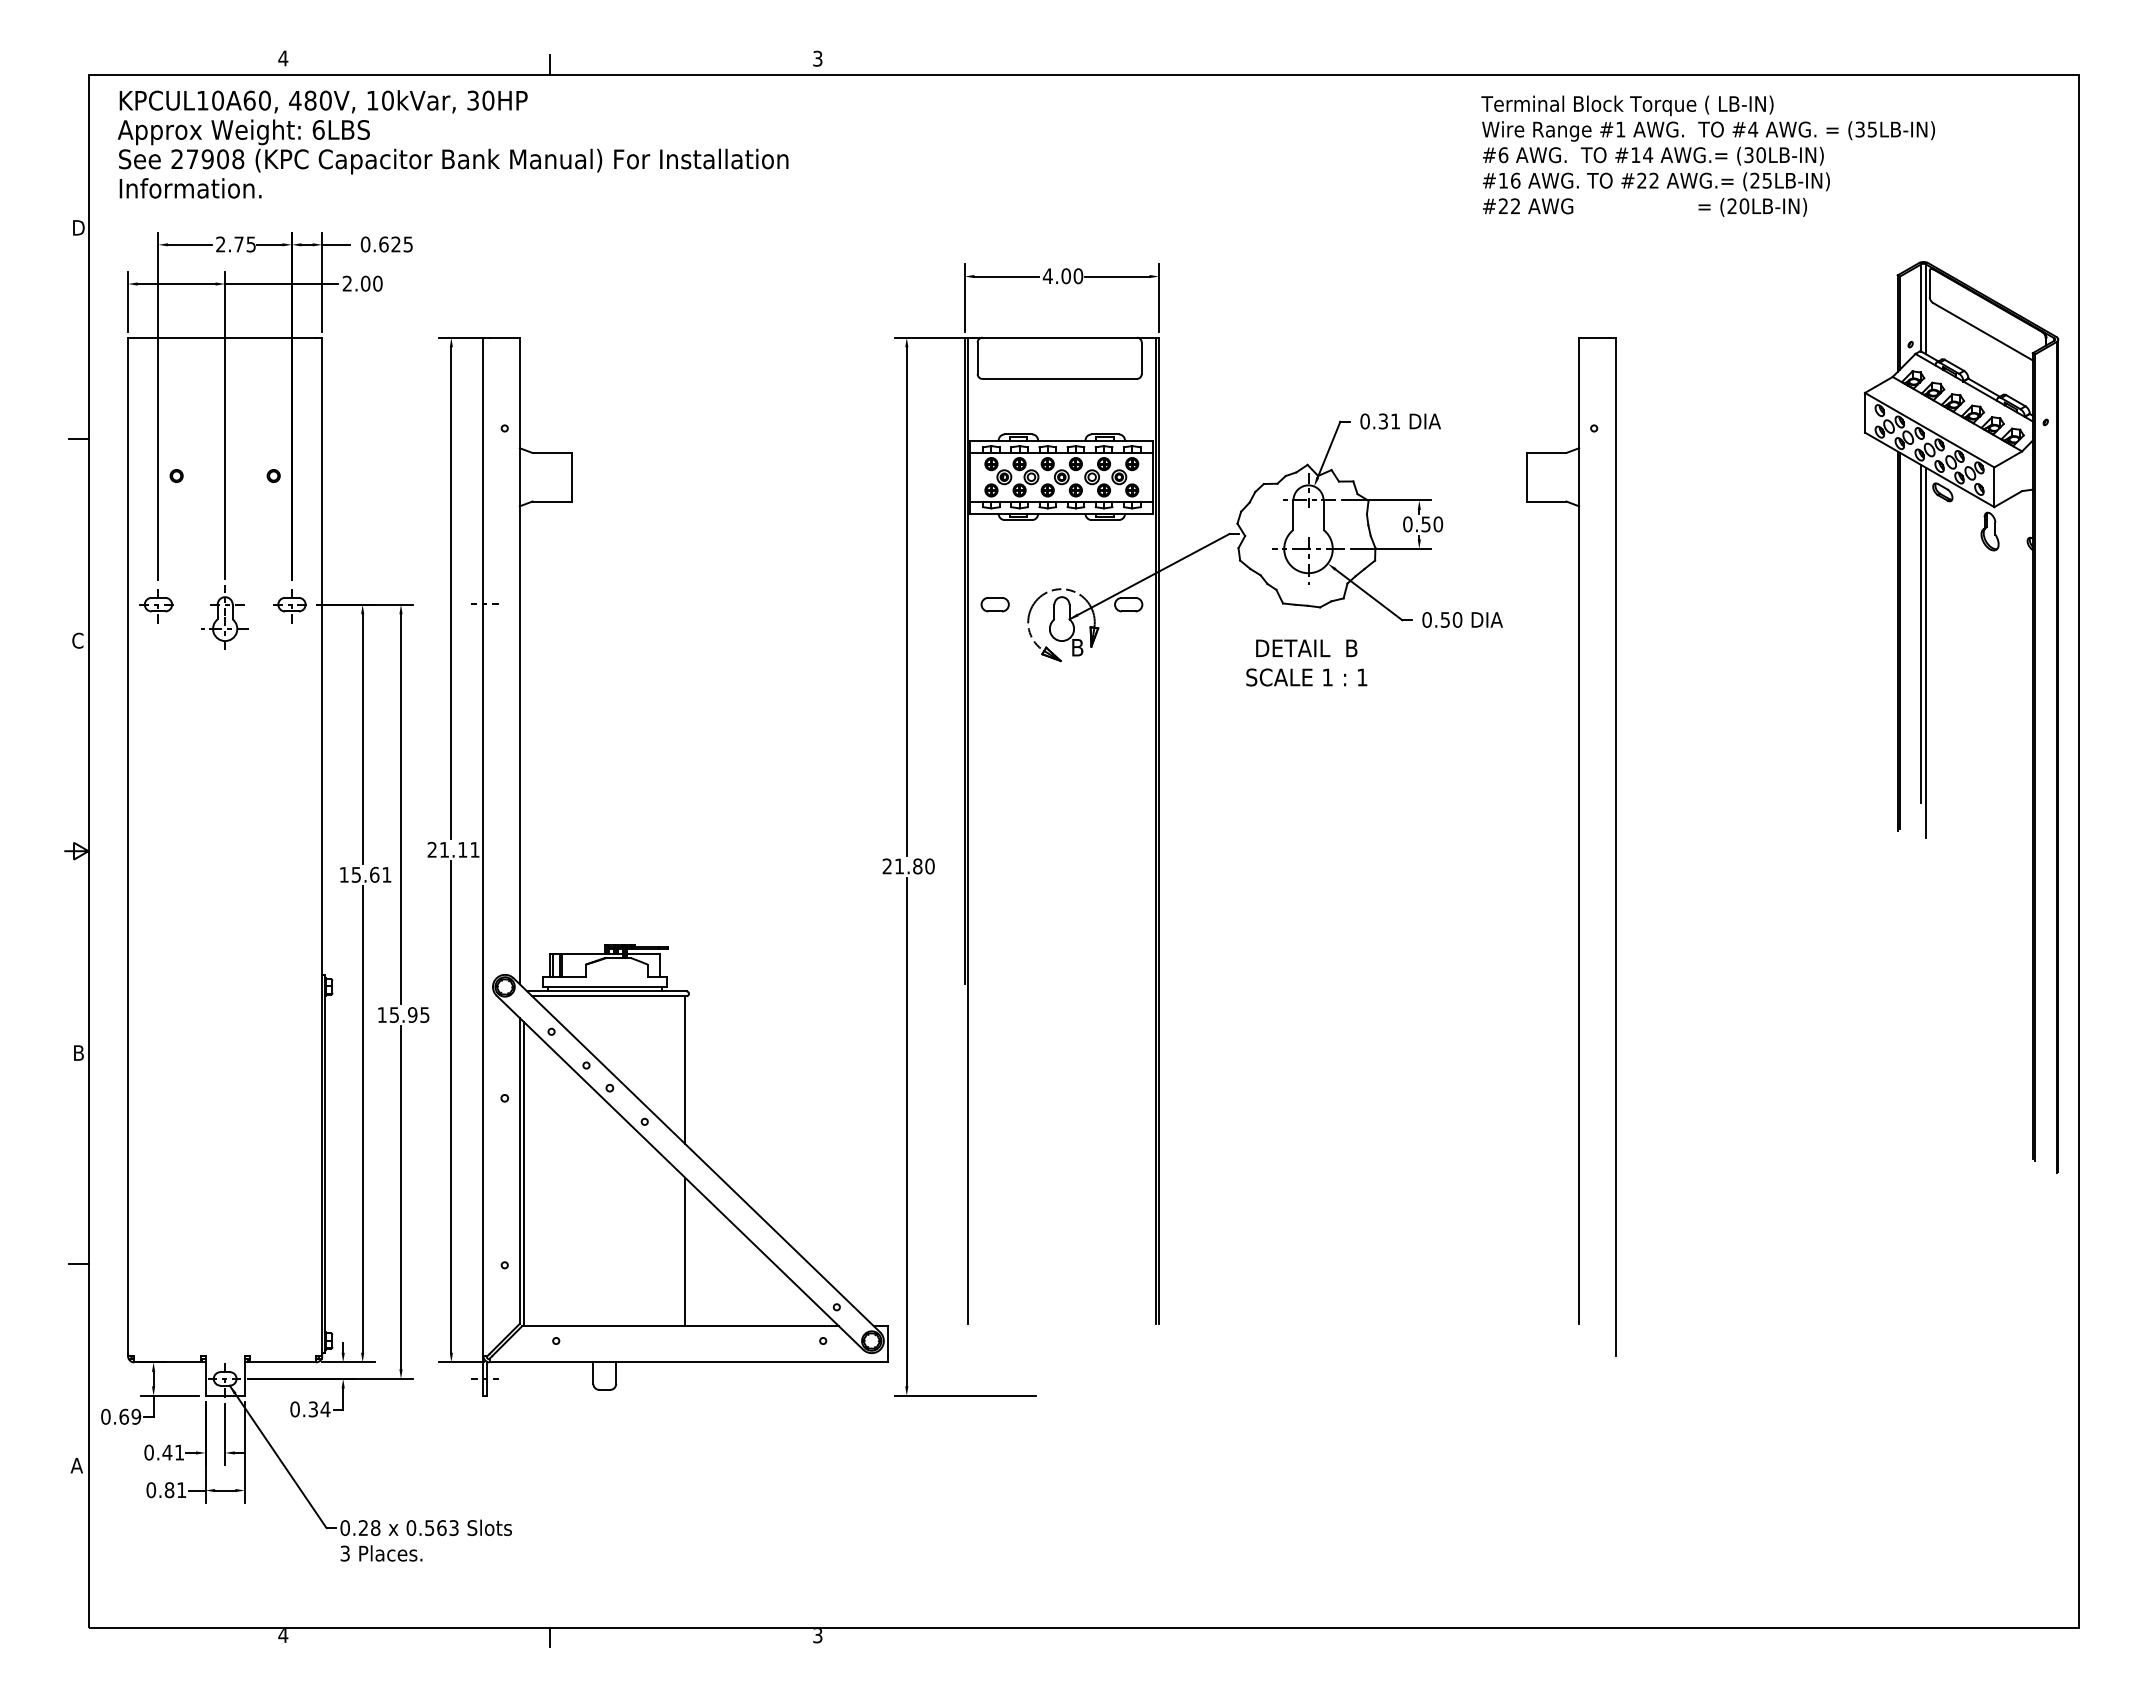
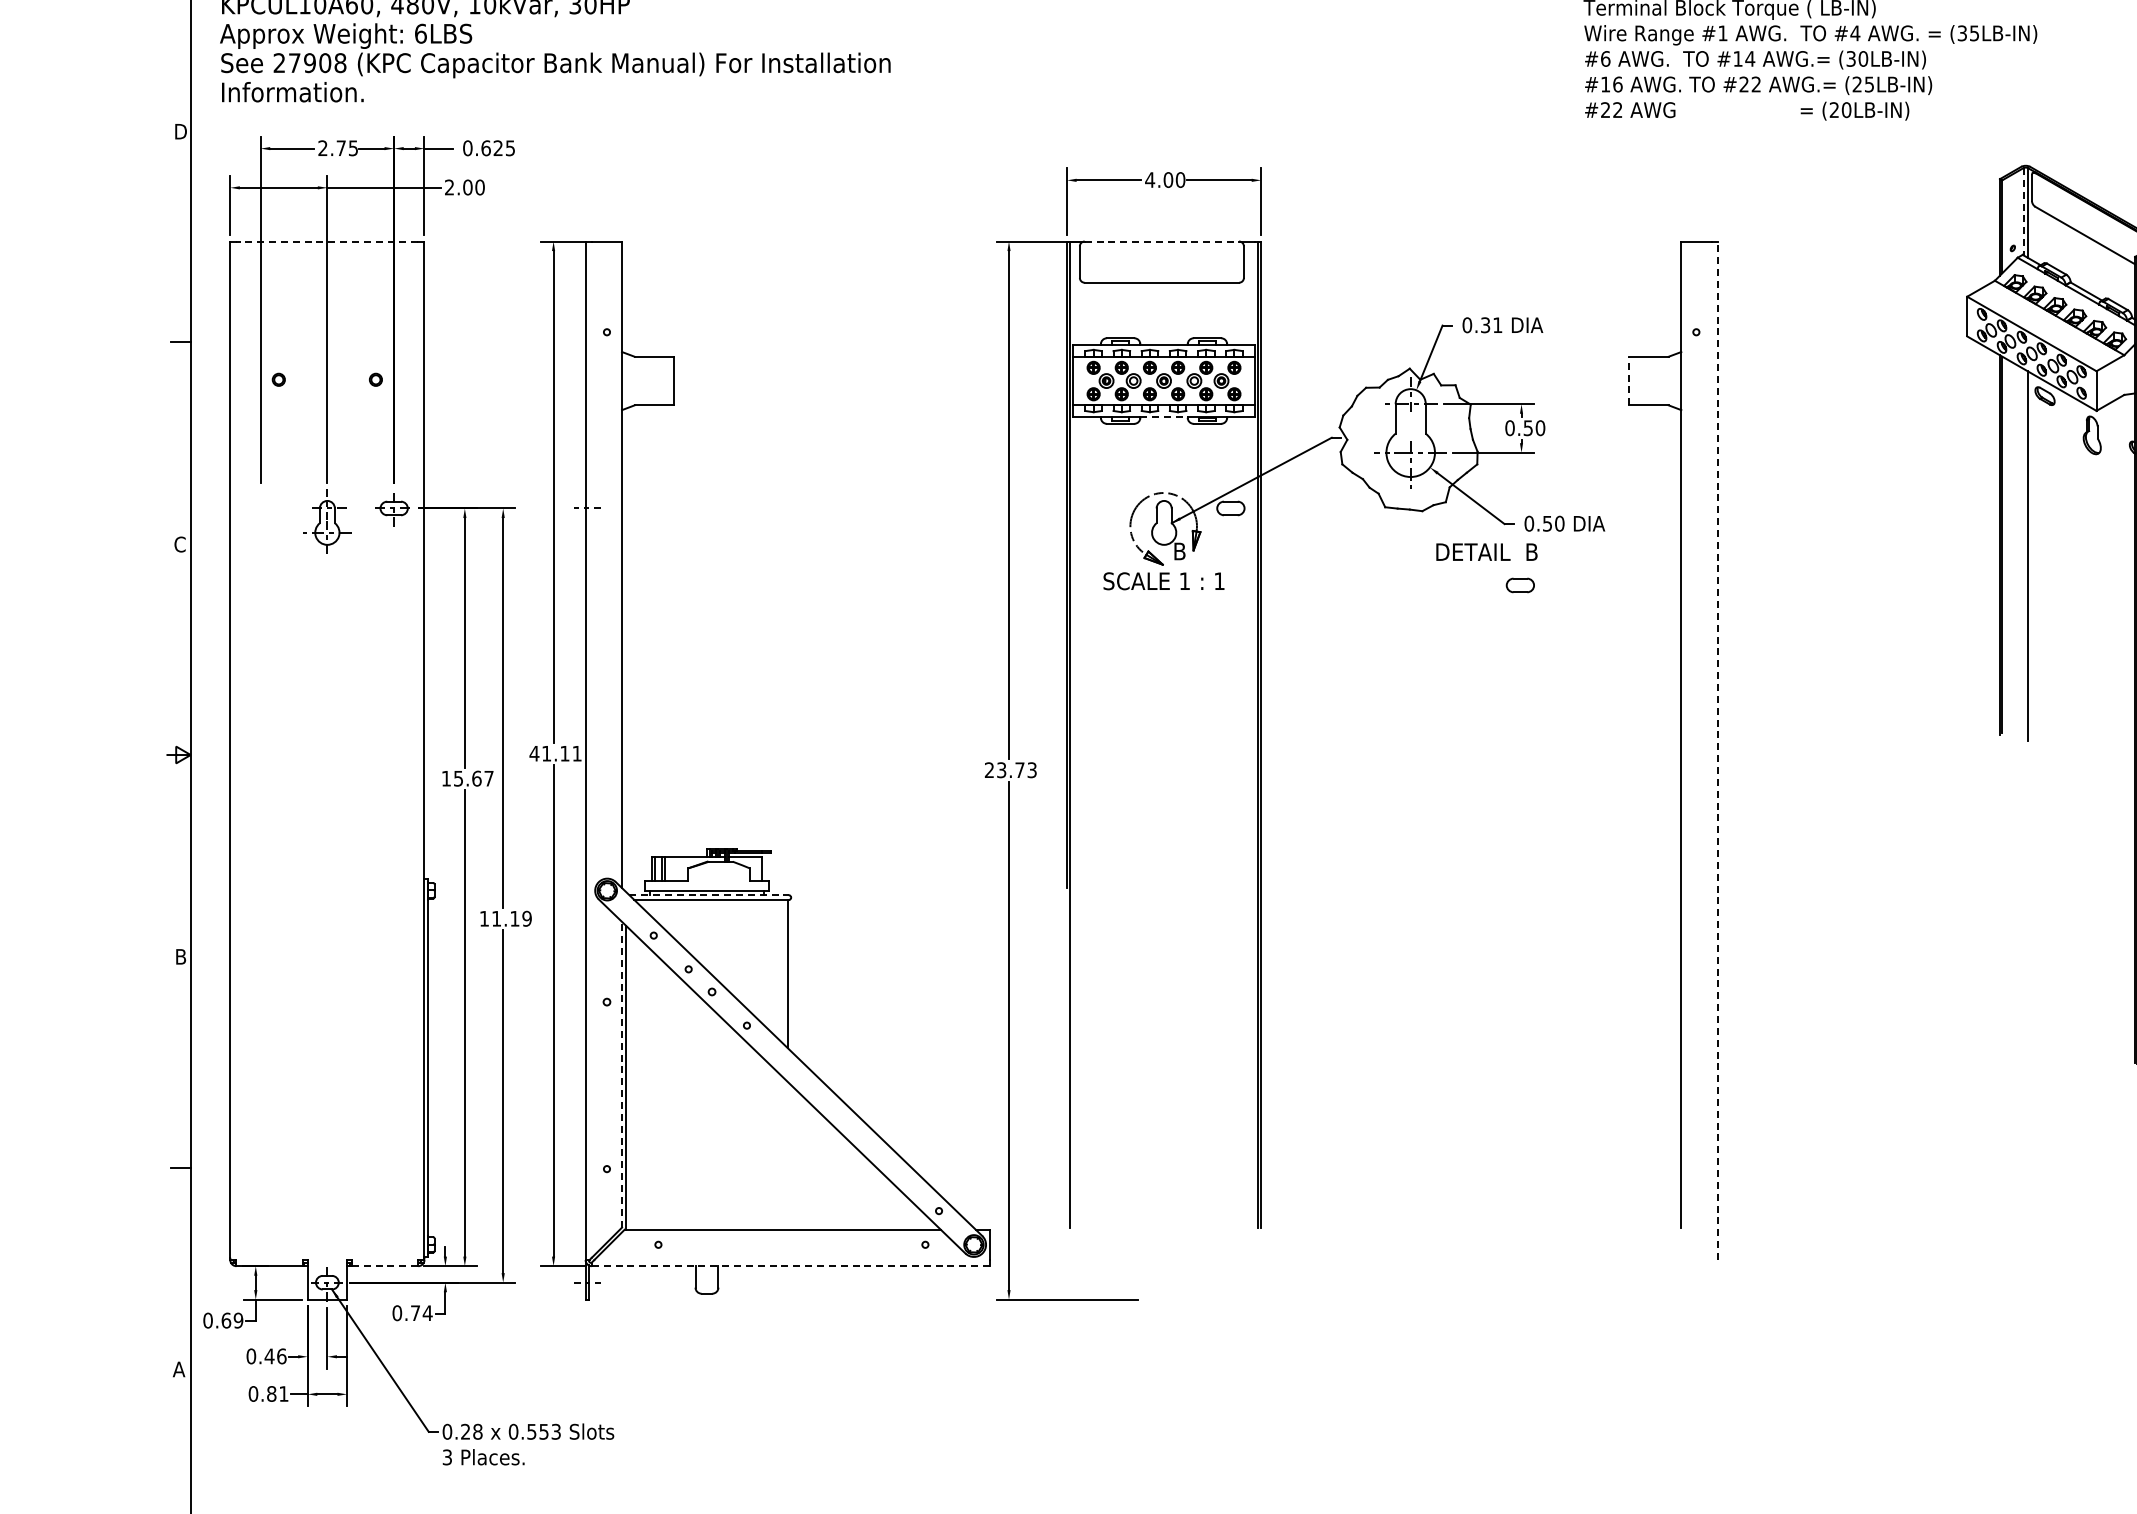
line: (1921, 307) -> (2023, 211), solid -> dashed
line: (225, 337) -> (327, 241), solid -> dashed
line: (1060, 337) -> (1162, 241), solid -> dashed
line: (1527, 476) -> (1629, 380), solid -> dashed
line: (1061, 513) -> (1163, 417), solid -> dashed
part: (994, 604) -> (1519, 585), moved
part: (156, 606) -> (258, 510), removed
line: (1921, 633) -> (2023, 537), removed
text: (1306, 647) -> (1486, 551), moved
text: (1306, 677) -> (1163, 581), moved
line: (1615, 846) -> (1717, 750), solid -> dashed
text: (432, 849) -> (534, 753), 21.11 -> 41.11
text: (914, 866) -> (1016, 770), 21.80 -> 23.73
text: (386, 874) -> (488, 778), 15.61 -> 15.67
line: (606, 991) -> (708, 895), solid -> dashed
text: (409, 1014) -> (511, 918), 15.95 -> 11.19
line: (519, 1170) -> (621, 1074), solid -> dashed
line: (685, 1251) -> (787, 1155), removed
line: (283, 1362) -> (385, 1266), solid -> dashed
line: (689, 1362) -> (791, 1266), solid -> dashed
text: (312, 1409) -> (414, 1313), 0.34 -> 0.74
text: (179, 1452) -> (281, 1356), 0.41 -> 0.46
text: (441, 1528) -> (543, 1432), 0.563 -> 0.553

